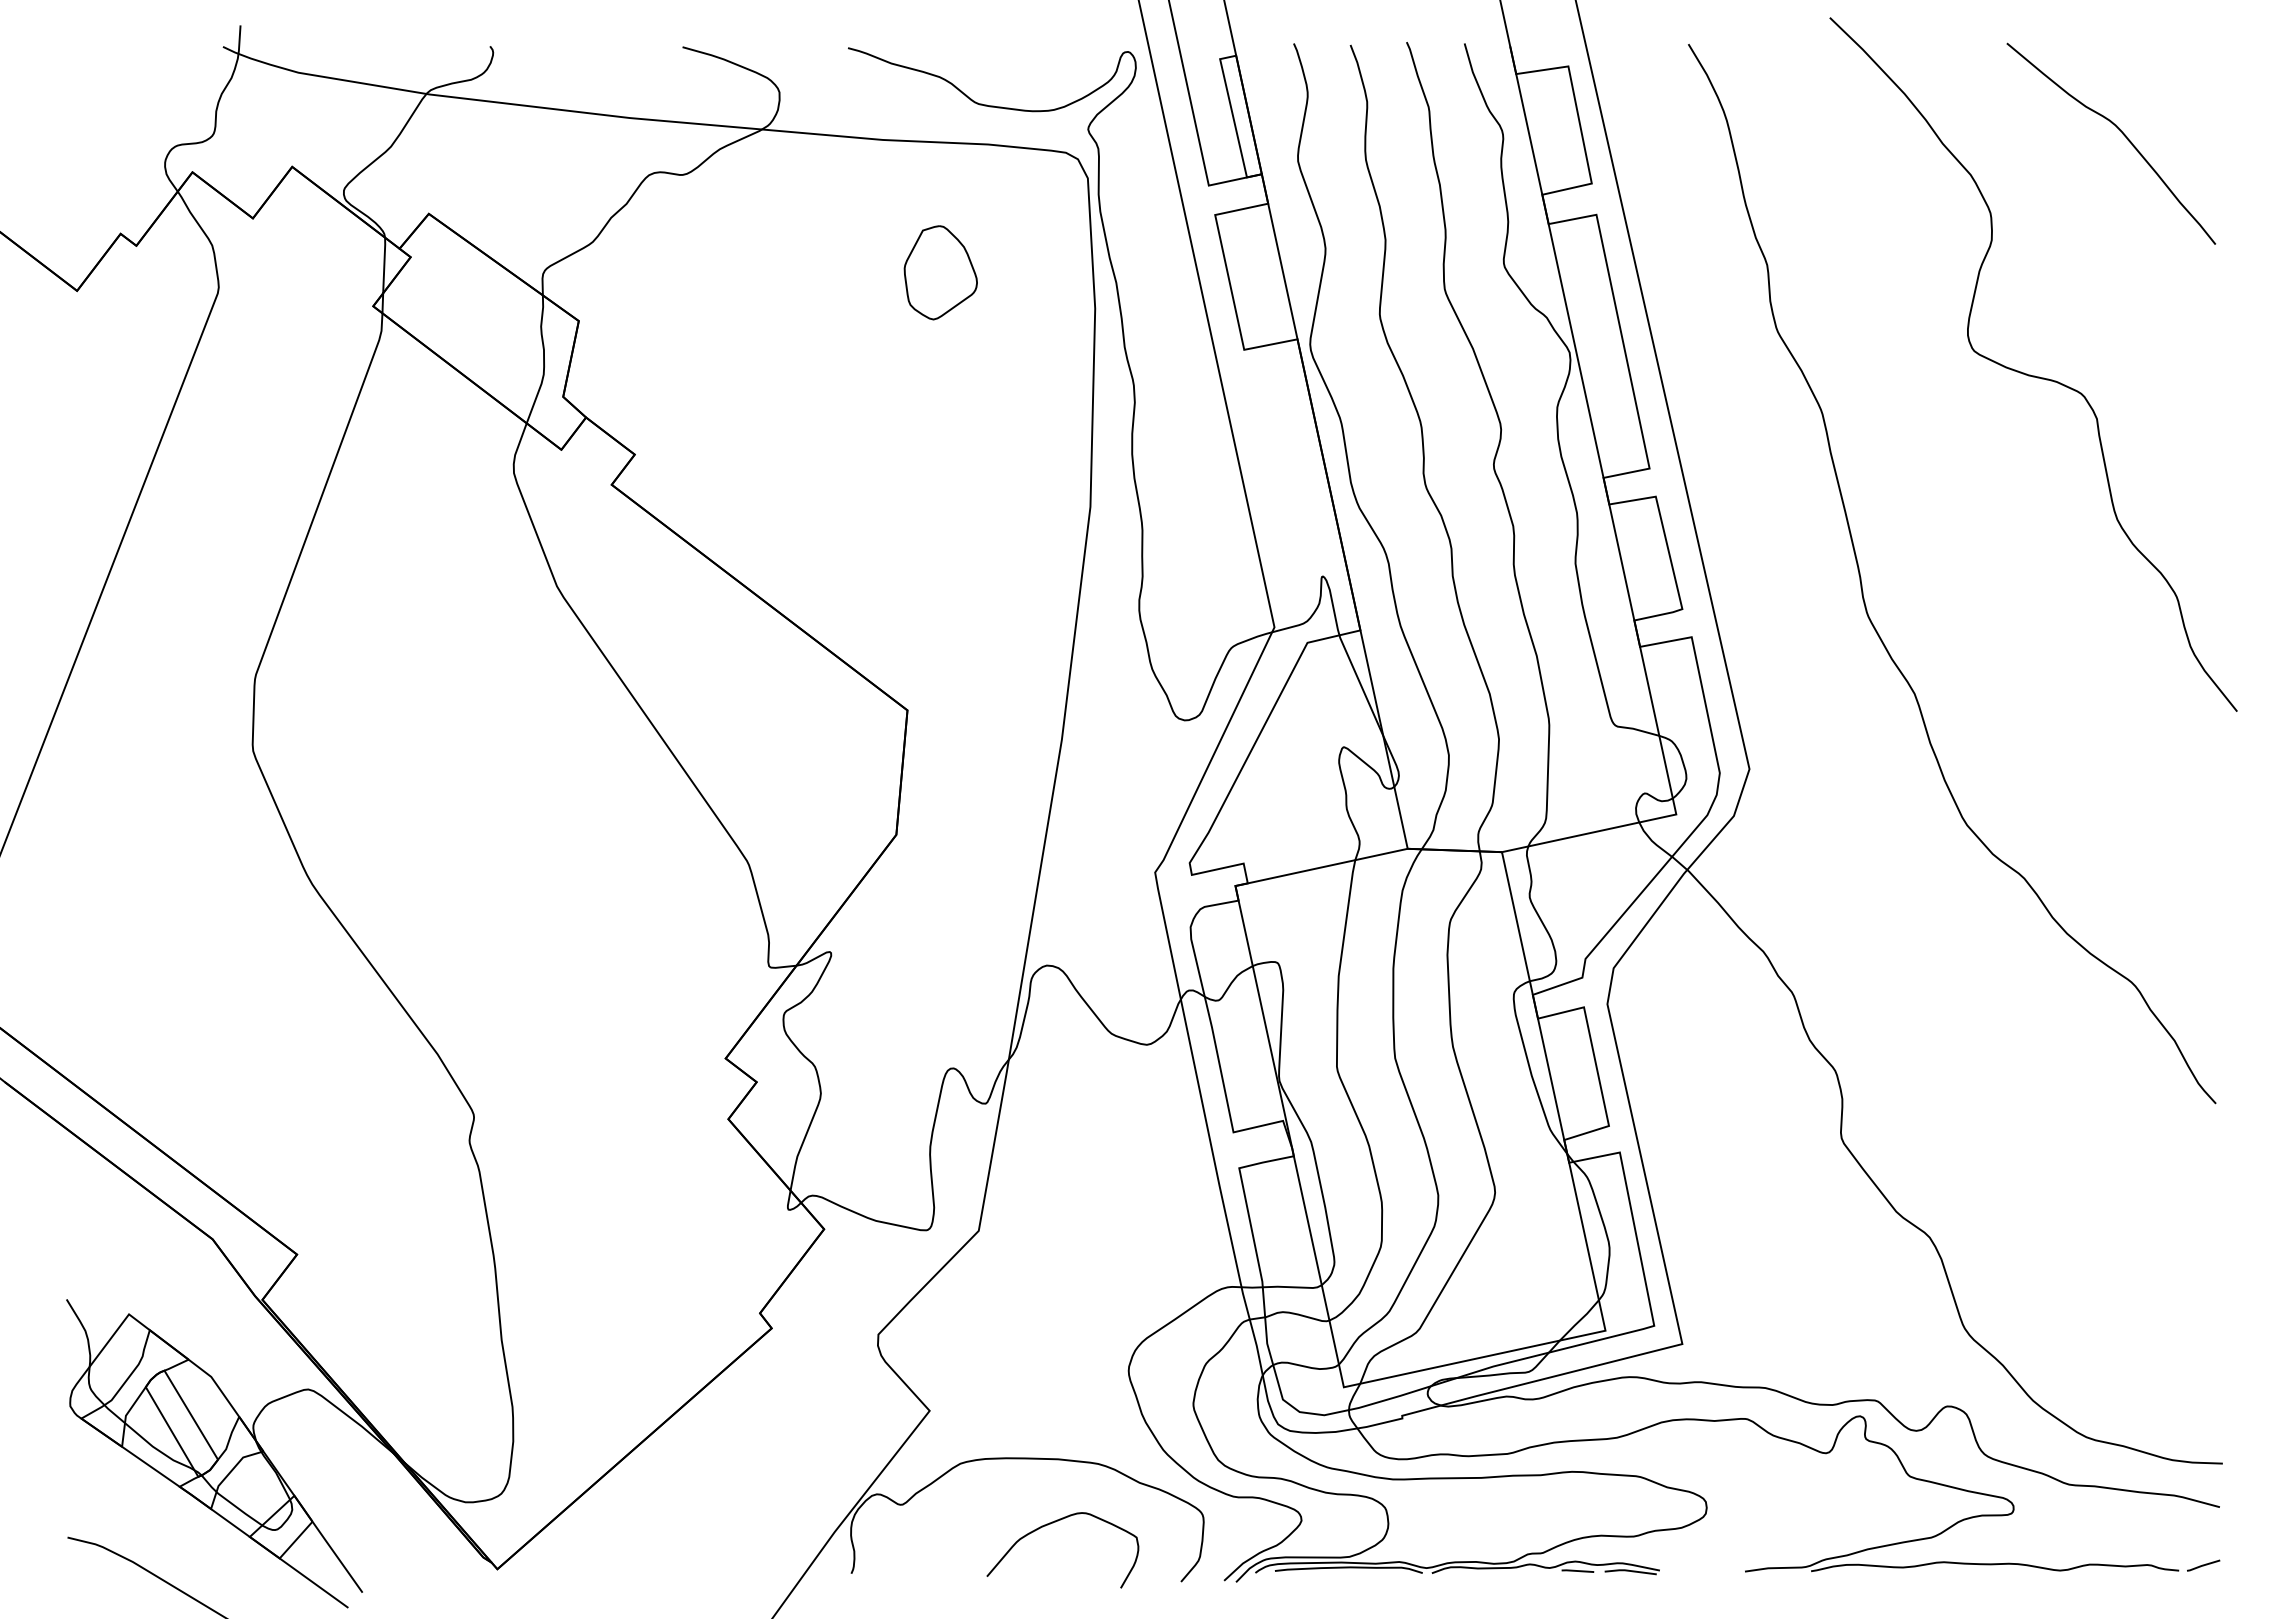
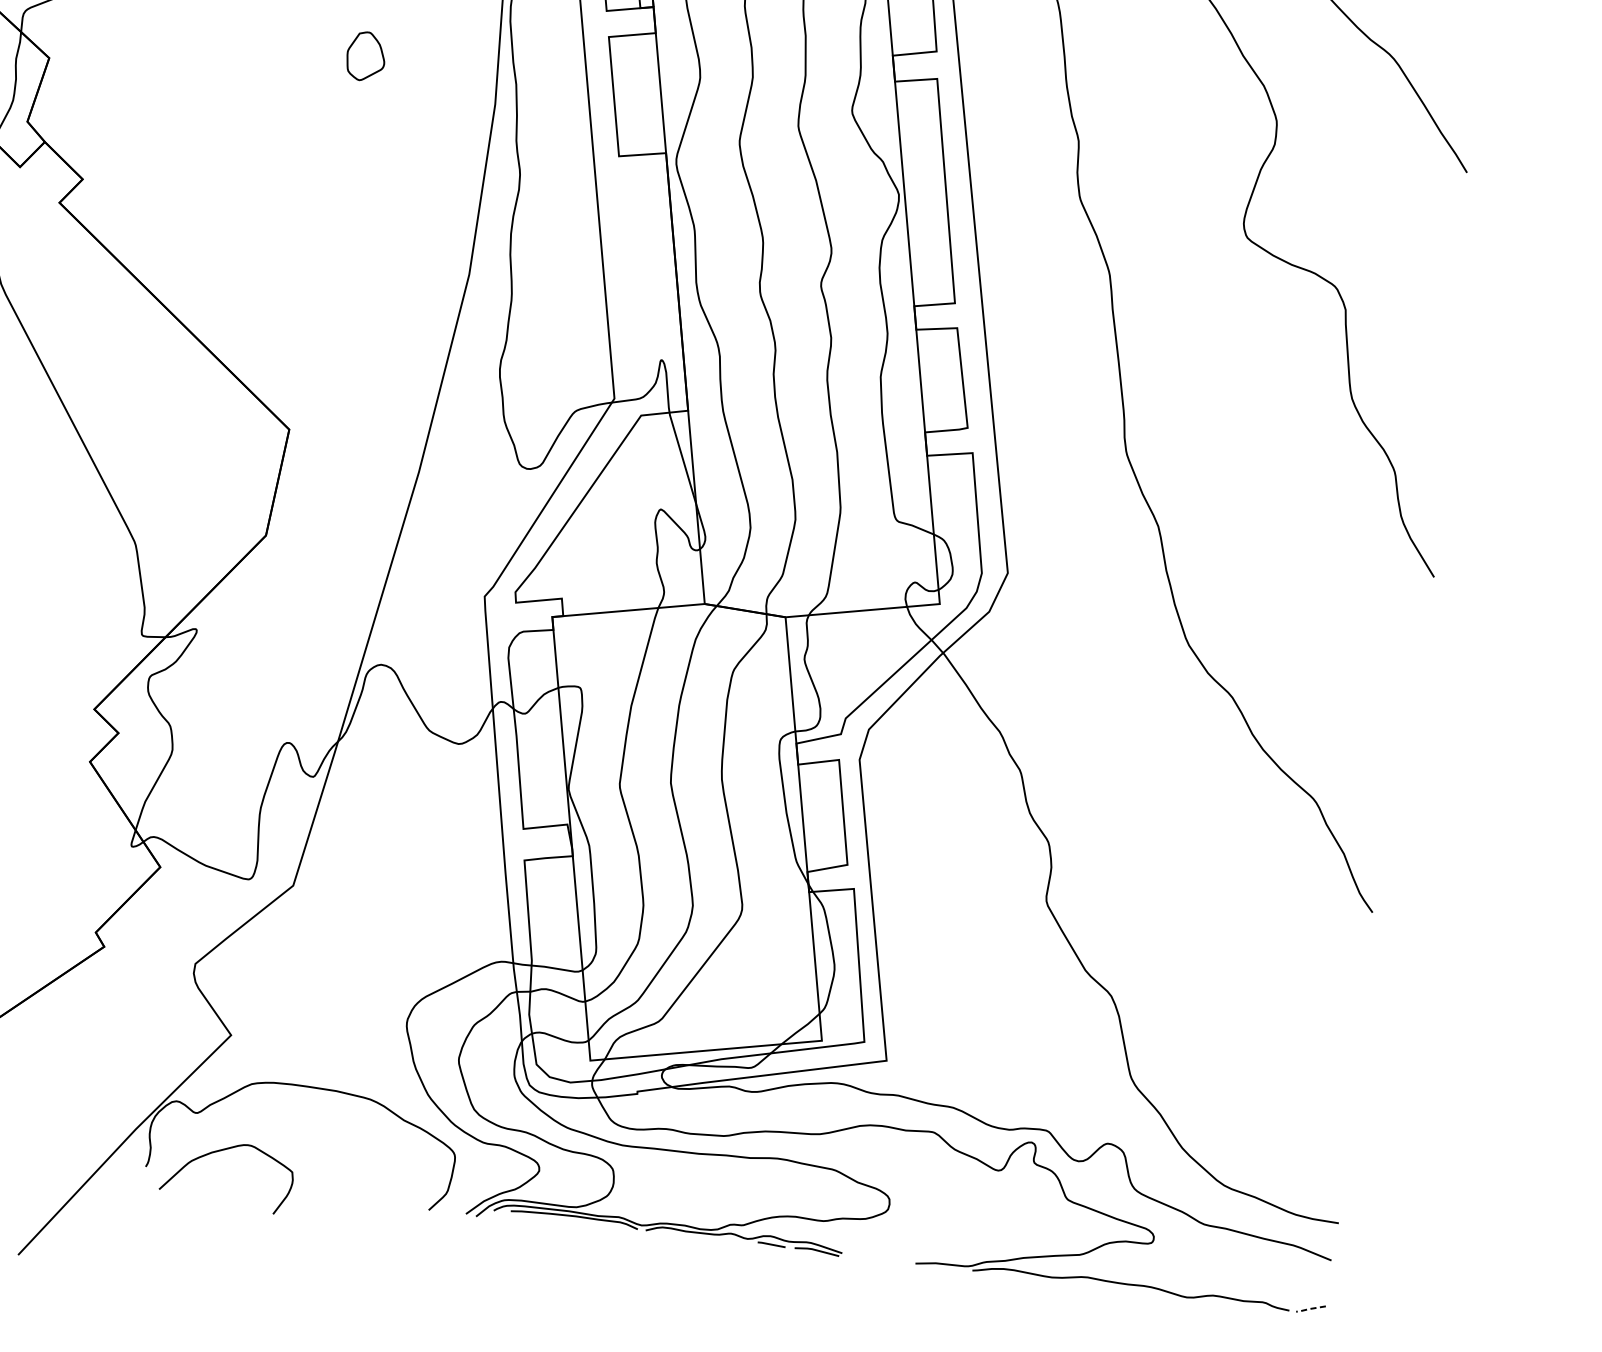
part: (940, 272) -> (366, 56), size x0.6
curve: (1053, 1523) -> (222, 1151), moved
line: (2202, 1565) -> (1310, 1308), solid -> dashed

